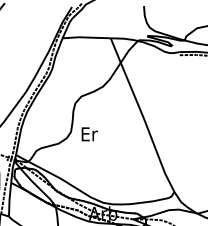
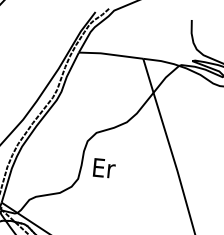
text: (89, 134) -> (104, 168), moved

